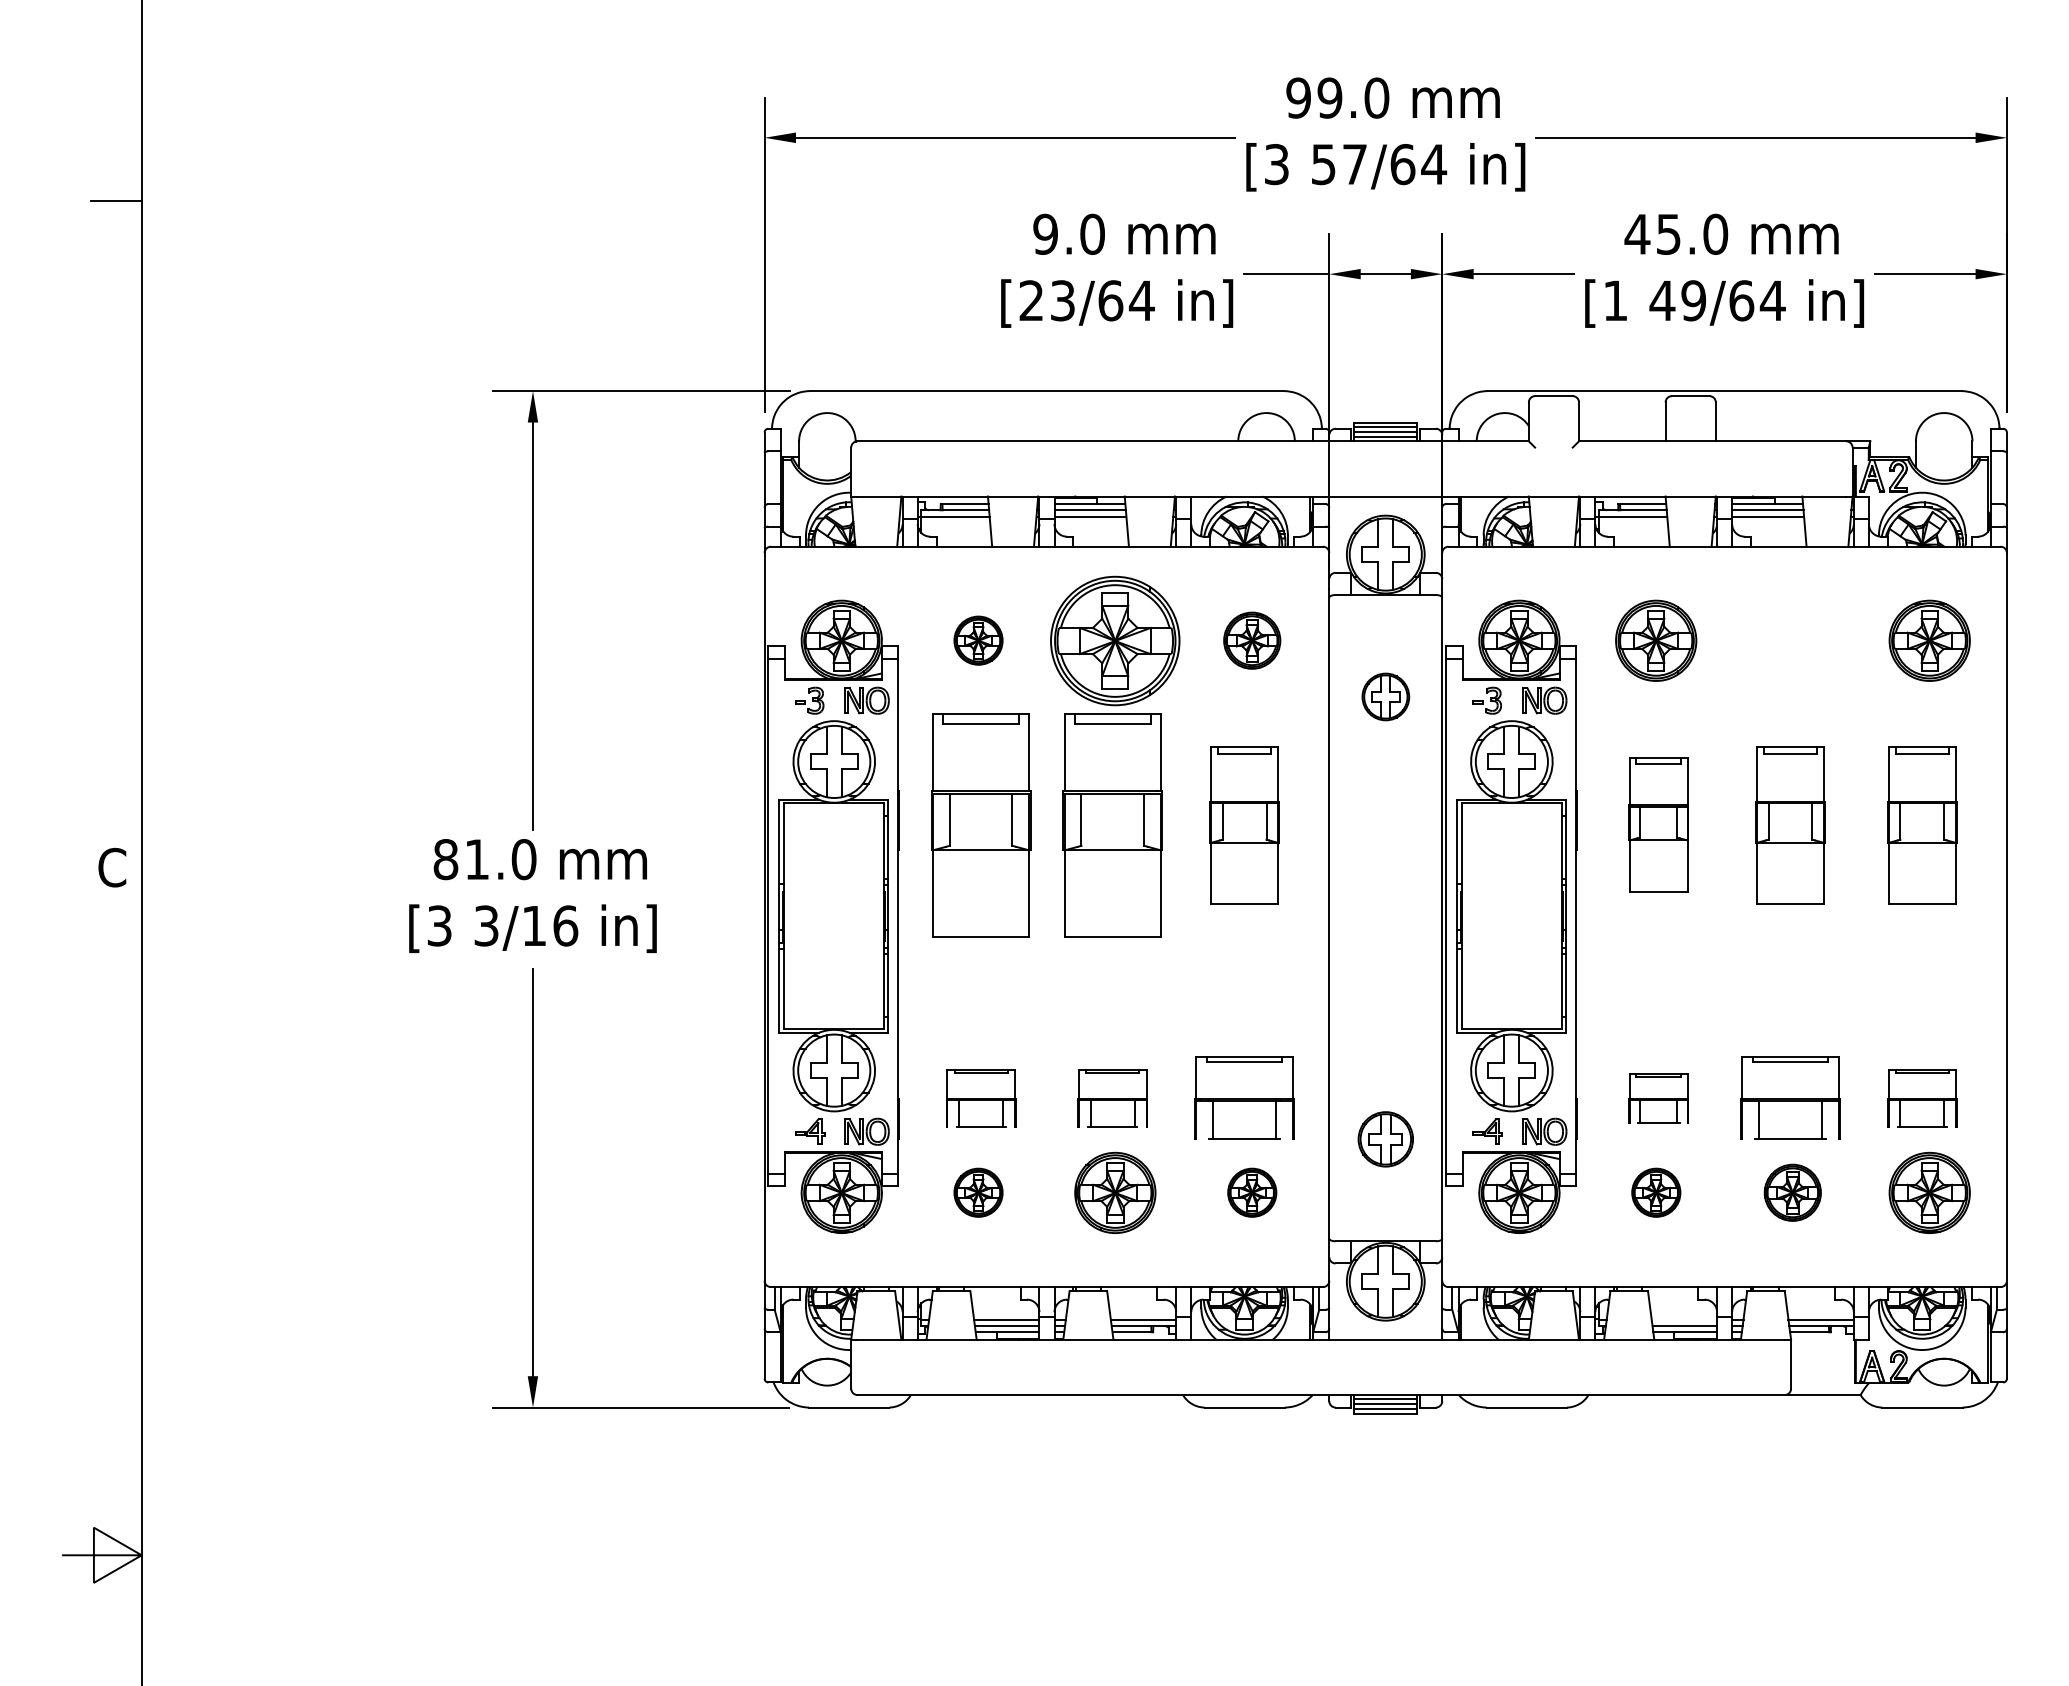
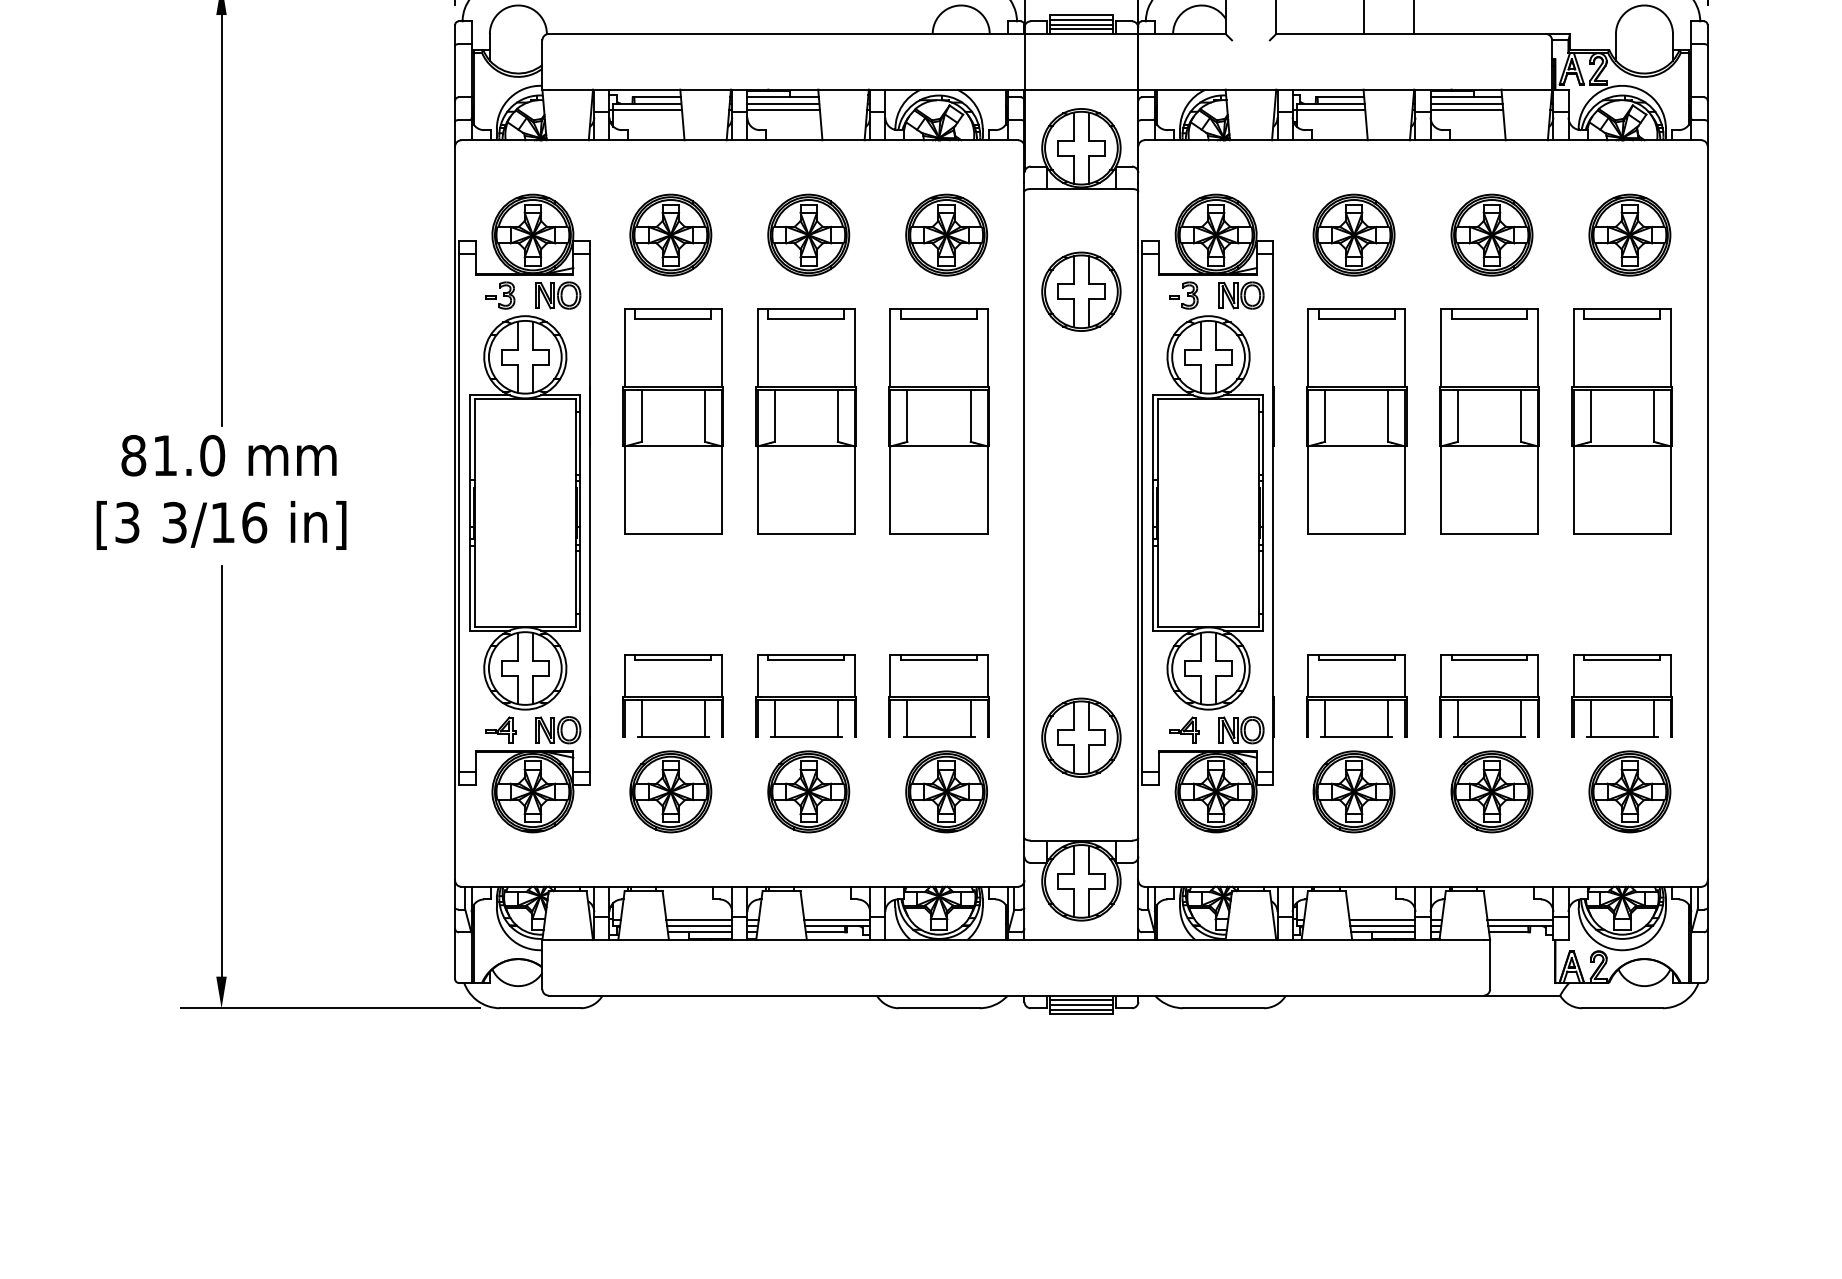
part: (978, 640) -> (670, 234), size x1.67
part: (1115, 640) -> (808, 234), size x0.62
part: (1252, 640) -> (947, 234), size x1.43
part: (1792, 640) -> (1491, 234), added
part: (1385, 696) -> (1081, 291), size x1.67
part: (1244, 825) -> (938, 421), size x1.43
part: (1658, 825) -> (1356, 421), size x1.67
part: (1790, 825) -> (1489, 421), size x1.43
part: (1922, 825) -> (1622, 421), size x1.43
part: (981, 1097) -> (673, 695), size x1.43
part: (1112, 1097) -> (805, 695), size x1.43
part: (1658, 1097) -> (1356, 695), size x1.67
part: (1922, 1097) -> (1622, 695), size x1.43
part: (1385, 1139) -> (1081, 737), size x1.43
part: (978, 1192) -> (670, 791), size x1.67
part: (1252, 1192) -> (947, 791), size x1.67
part: (1656, 1192) -> (1354, 791), size x1.67
part: (1792, 1192) -> (1491, 791), size x1.43
line: (1684, 1319) -> (1382, 919), added

